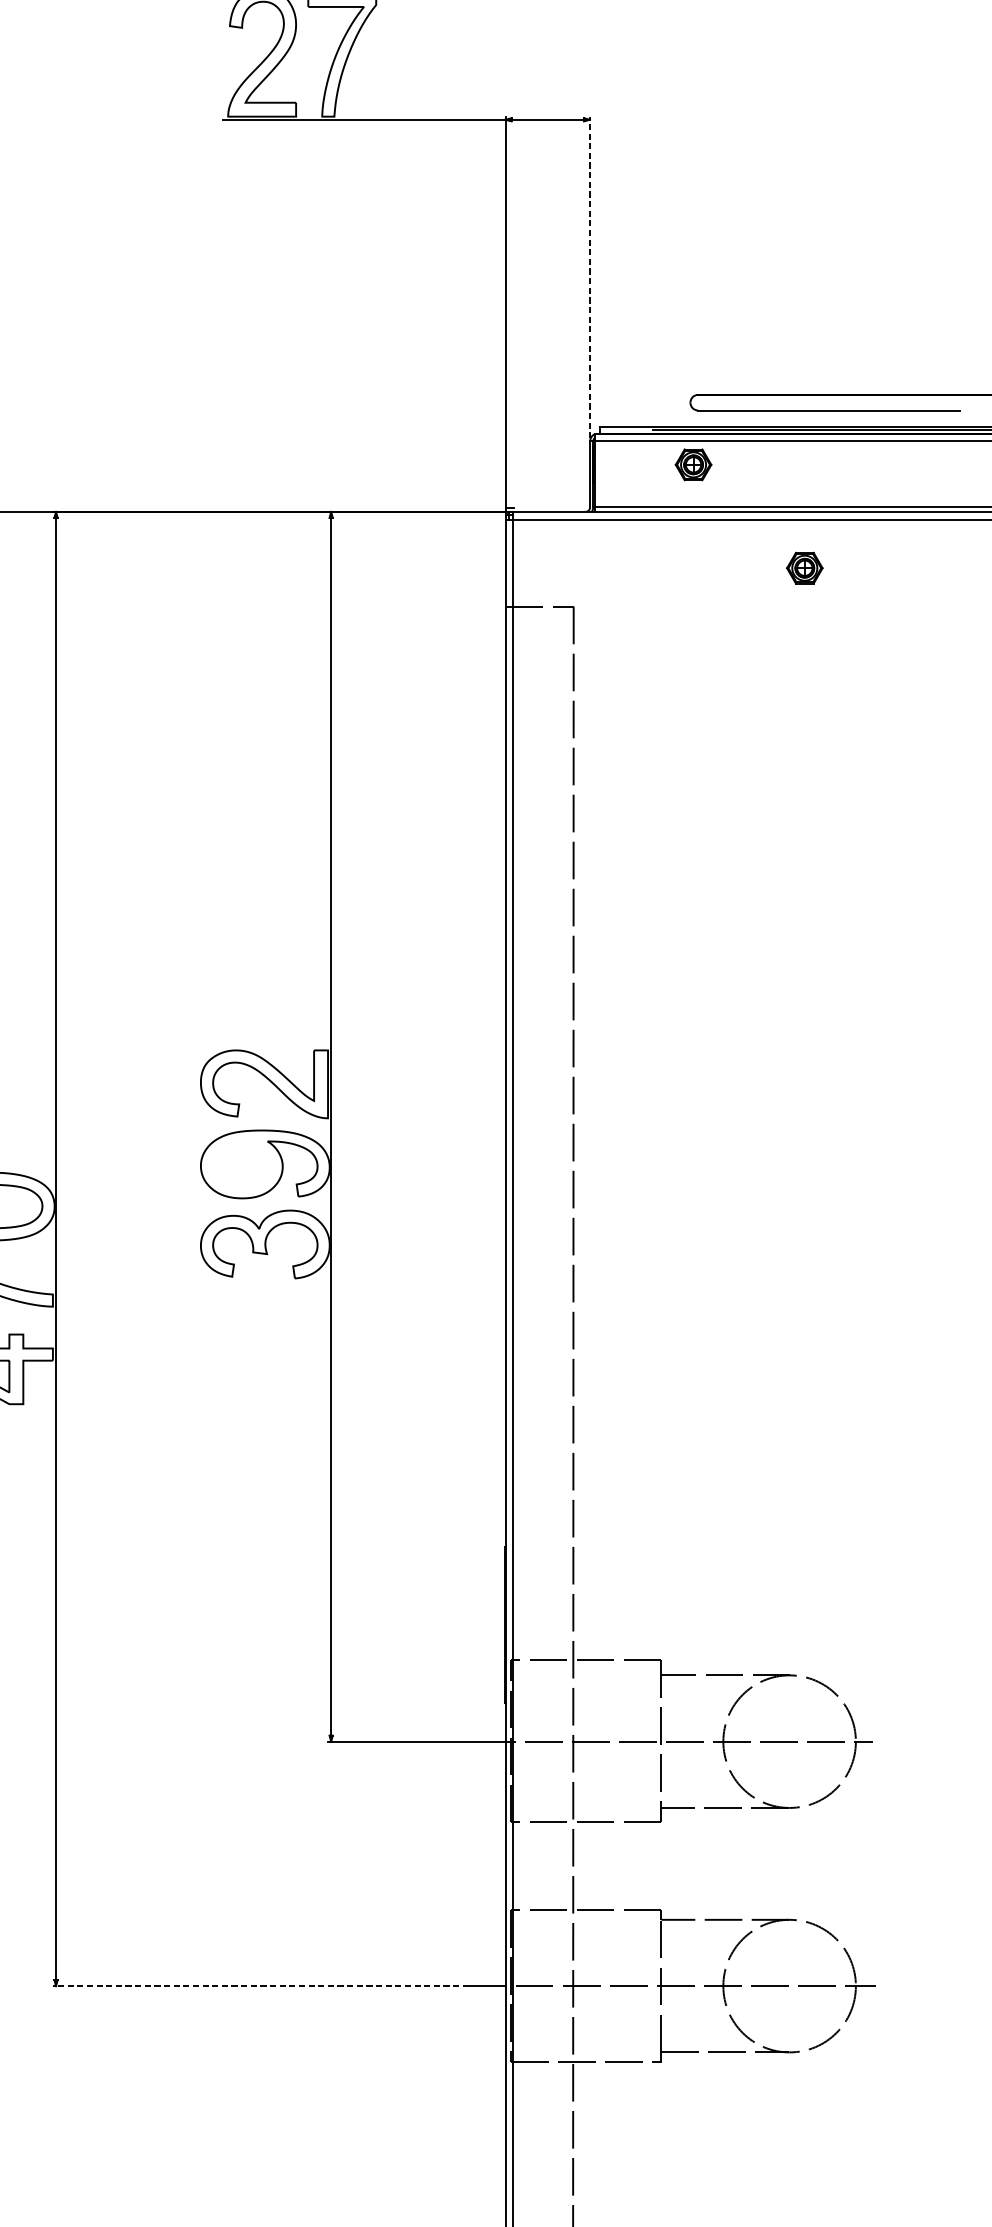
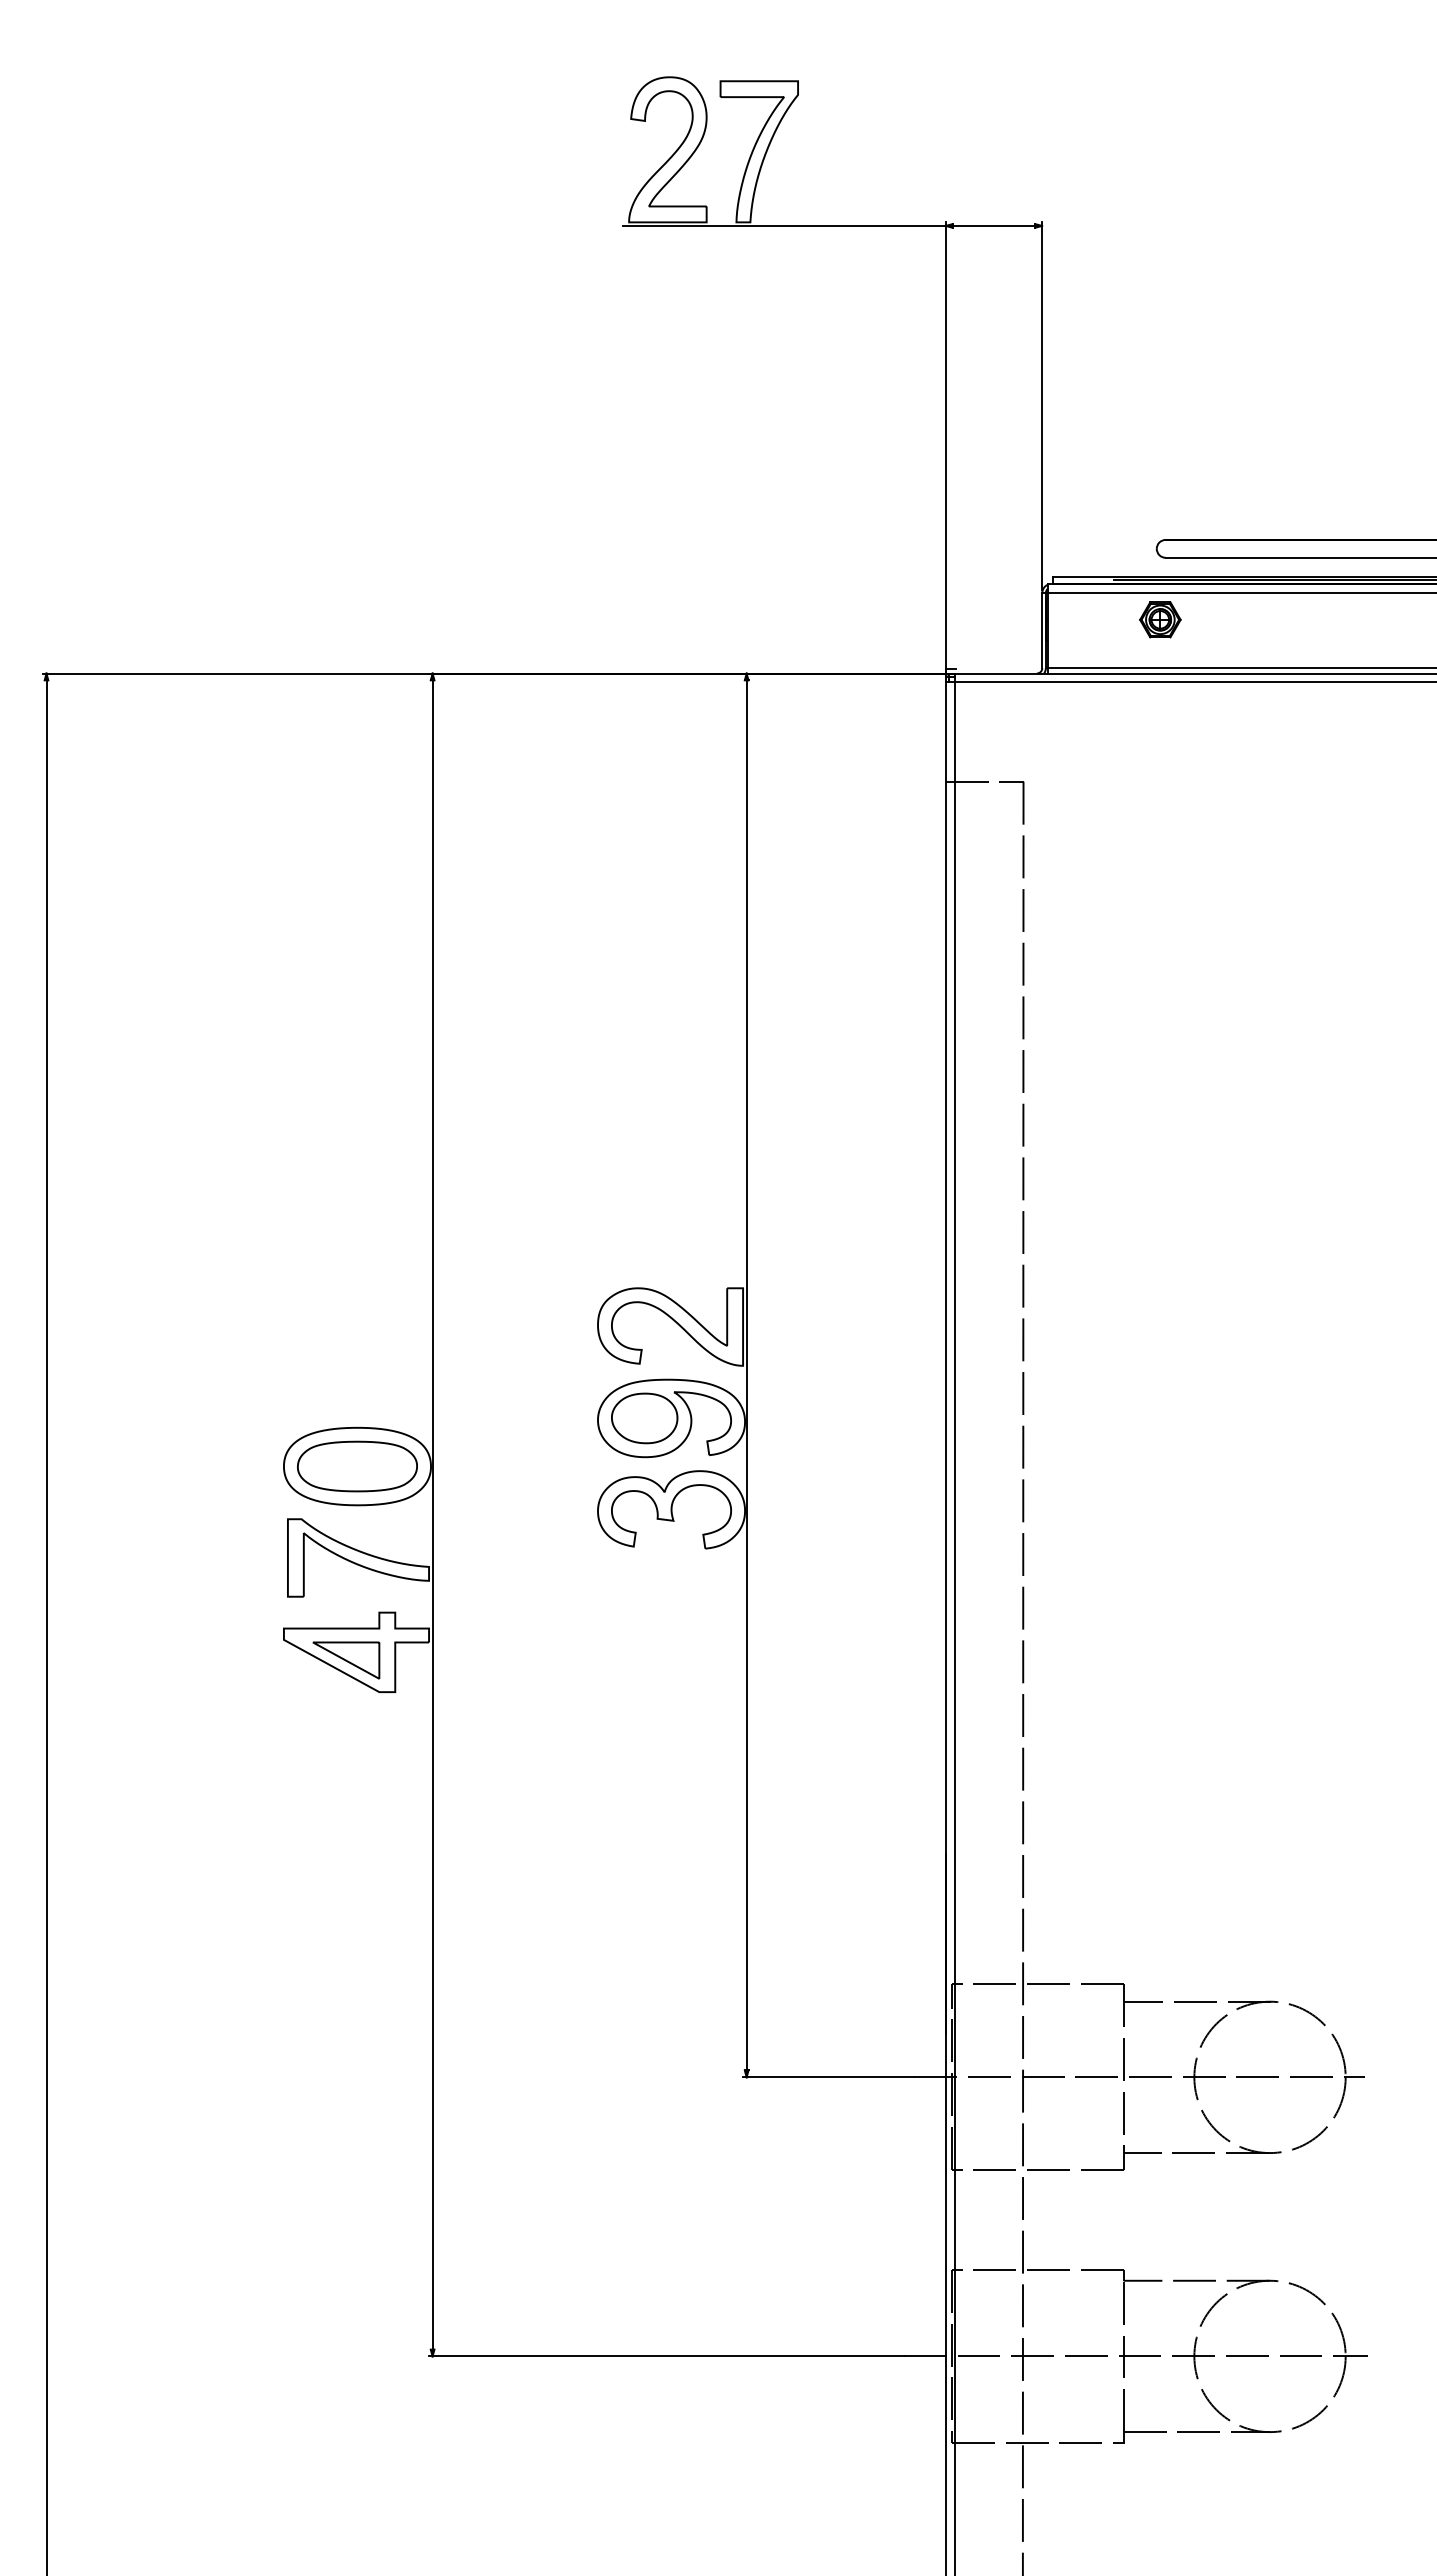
line: (590, 277) -> (1042, 406), dashed -> solid
part: (804, 567) -> (1287, 737), removed
part: (241, 1164) -> (644, 1418), added
line: (260, 1986) -> (665, 2356), dashed -> solid

